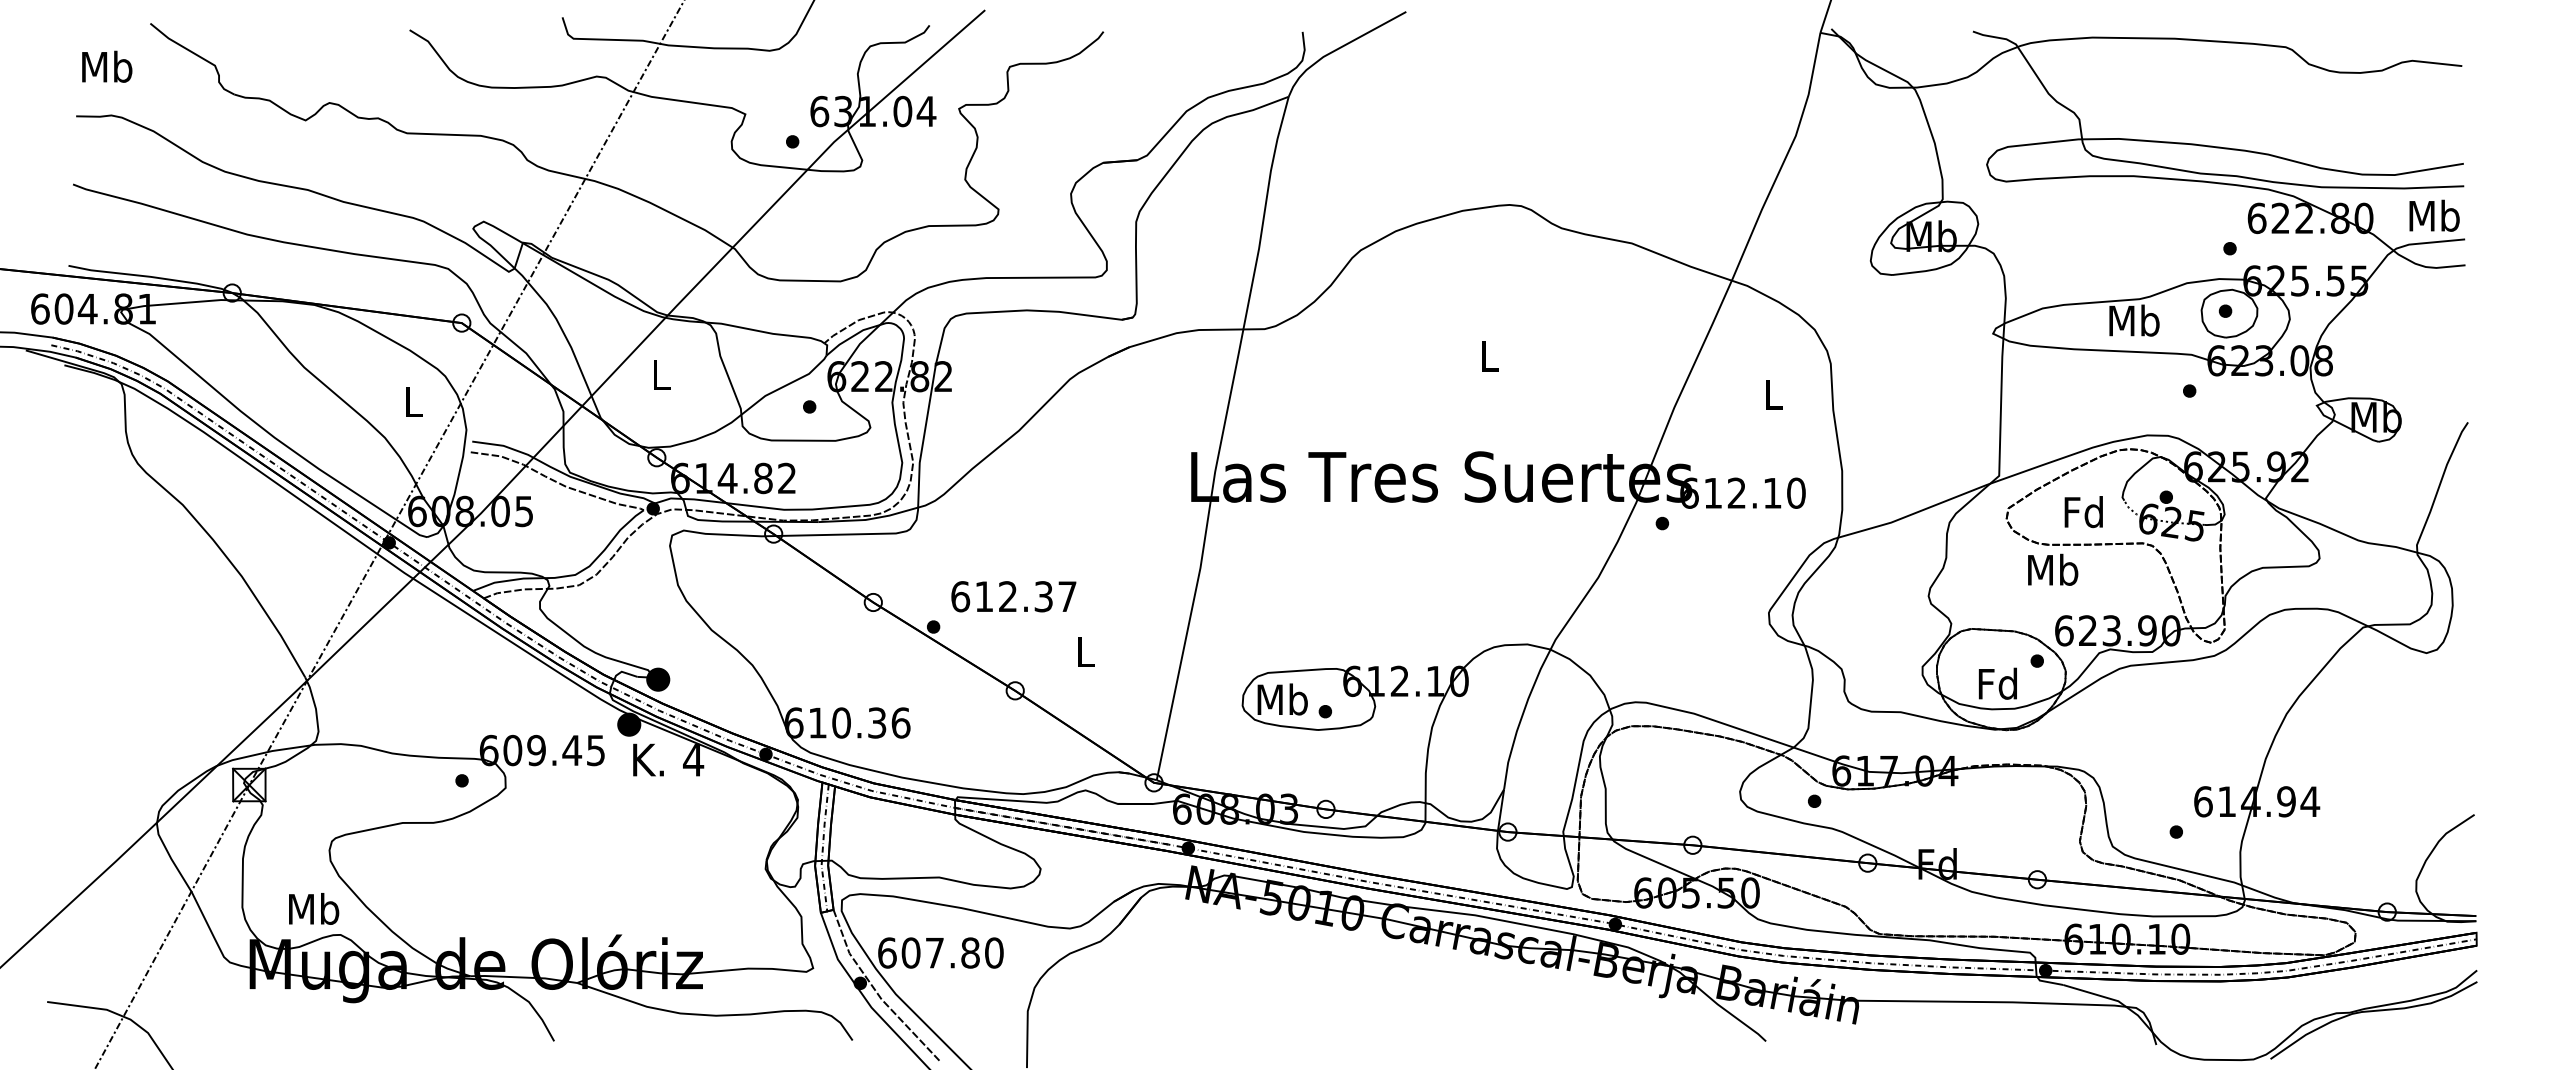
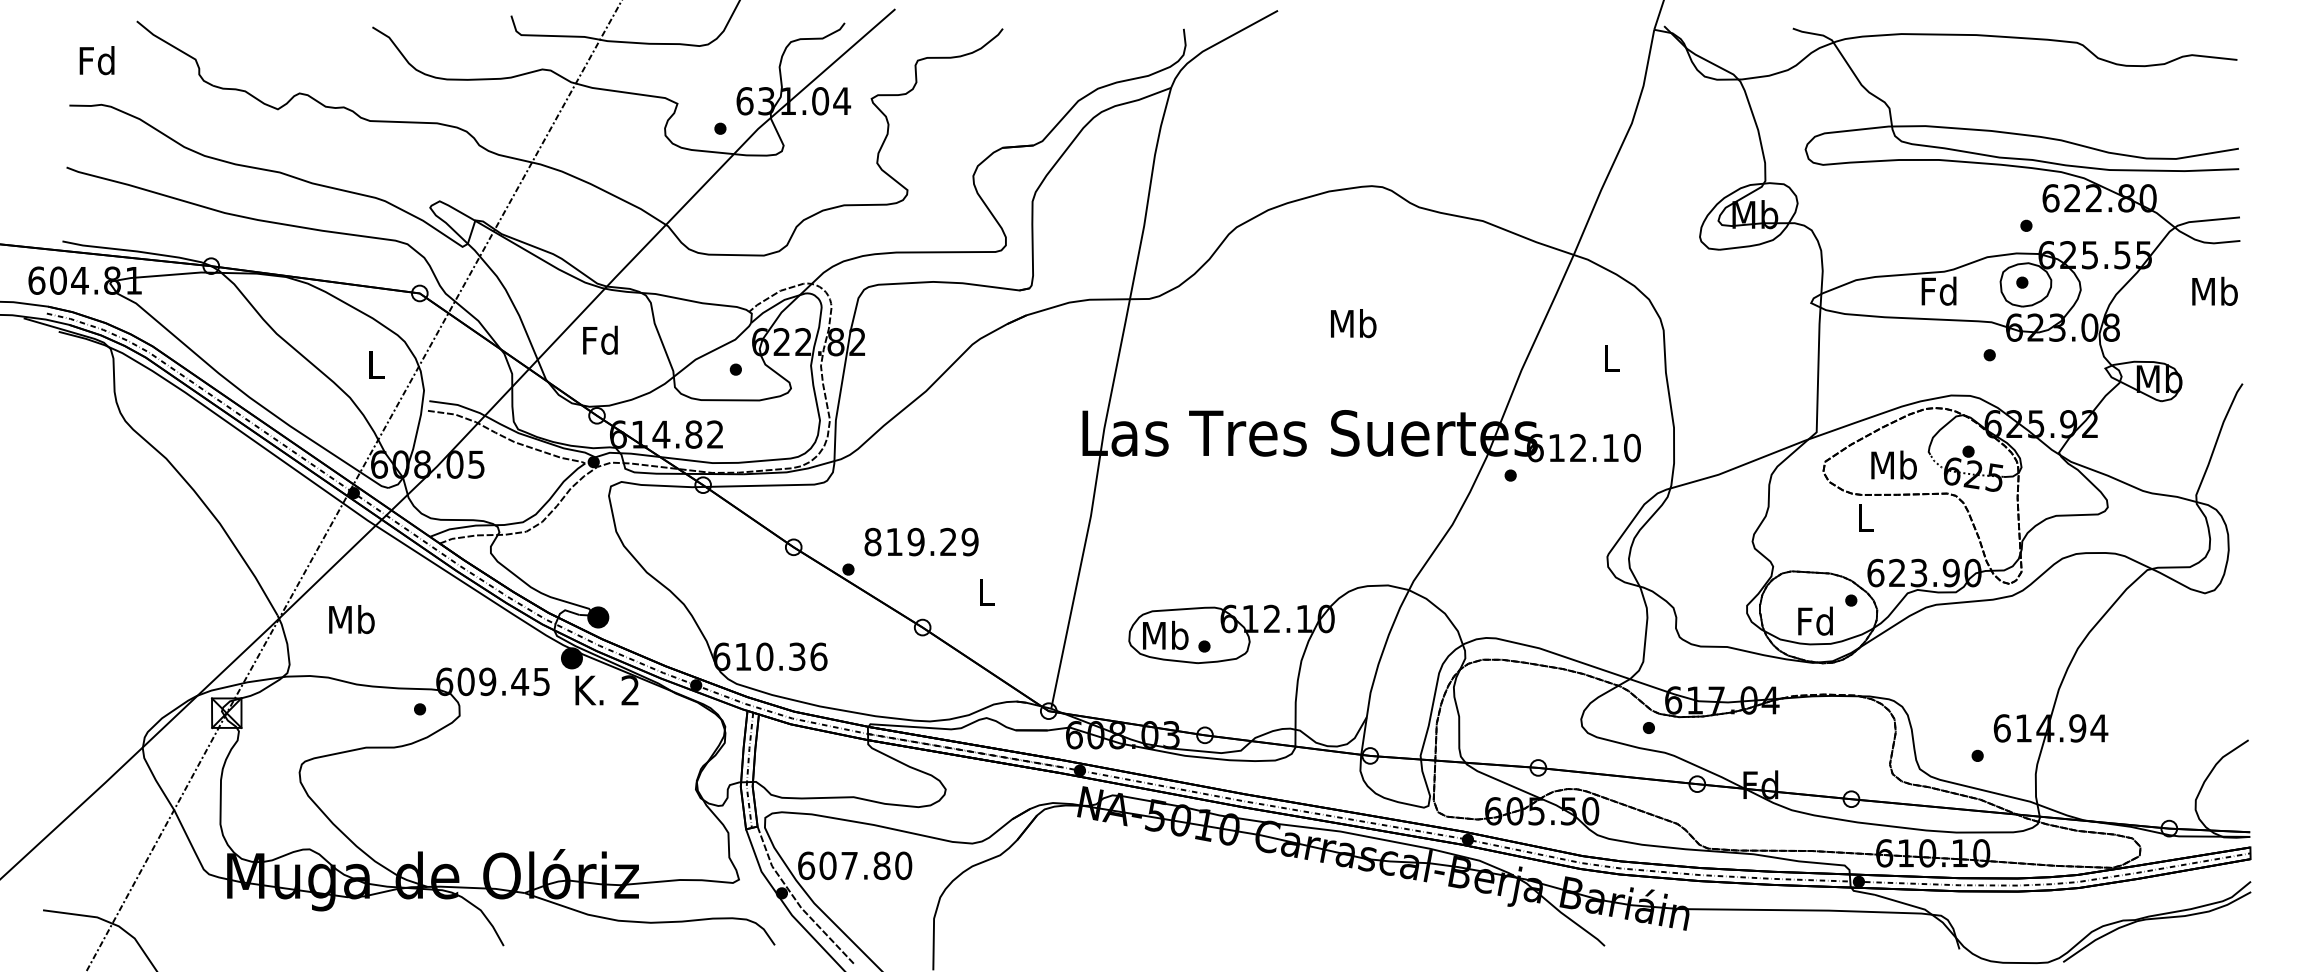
text: (107, 66) -> (97, 60), Mb -> Fd
text: (2434, 215) -> (2214, 291), moved
text: (2134, 320) -> (1939, 291), Mb -> Fd
text: (1489, 356) -> (1353, 323), L -> Mb
text: (660, 374) -> (600, 340), L -> Fd
text: (2084, 512) -> (1894, 465), Fd -> Mb
text: (2053, 569) -> (1866, 517), Mb -> L
text: (1013, 596) -> (921, 541), 612.37 -> 819.29
text: (693, 759) -> (630, 689), 4 -> 2
text: (314, 908) -> (352, 619), moved

